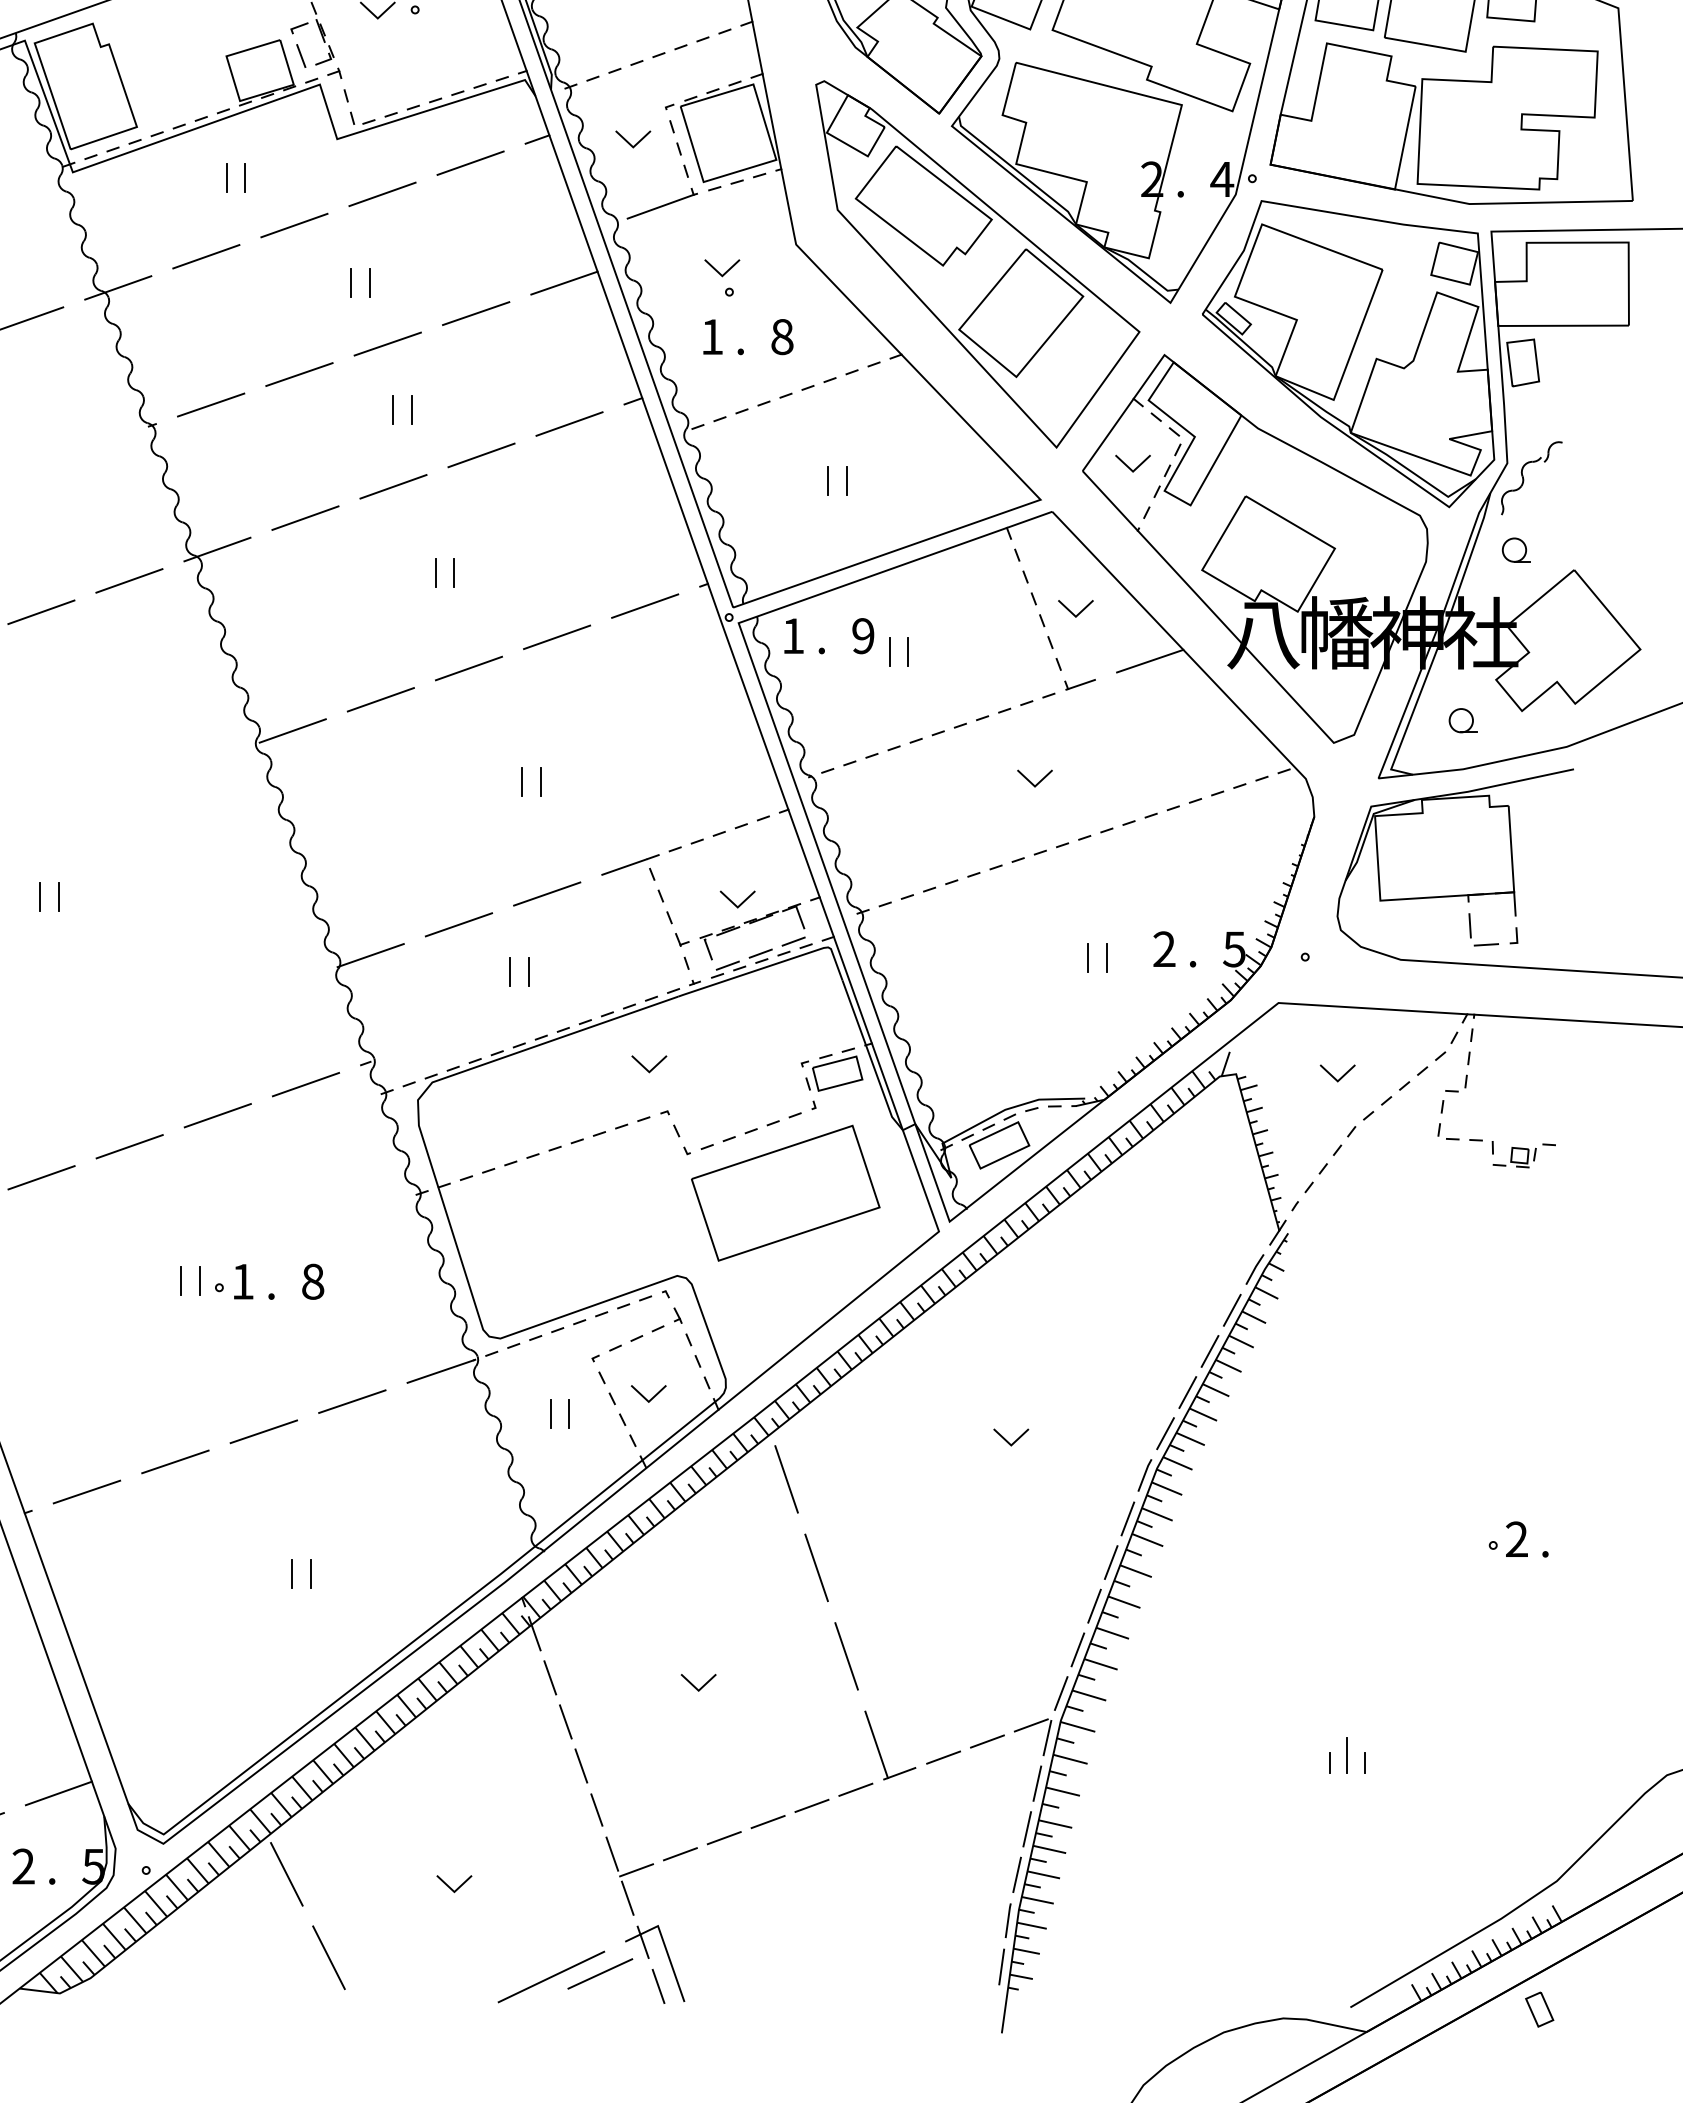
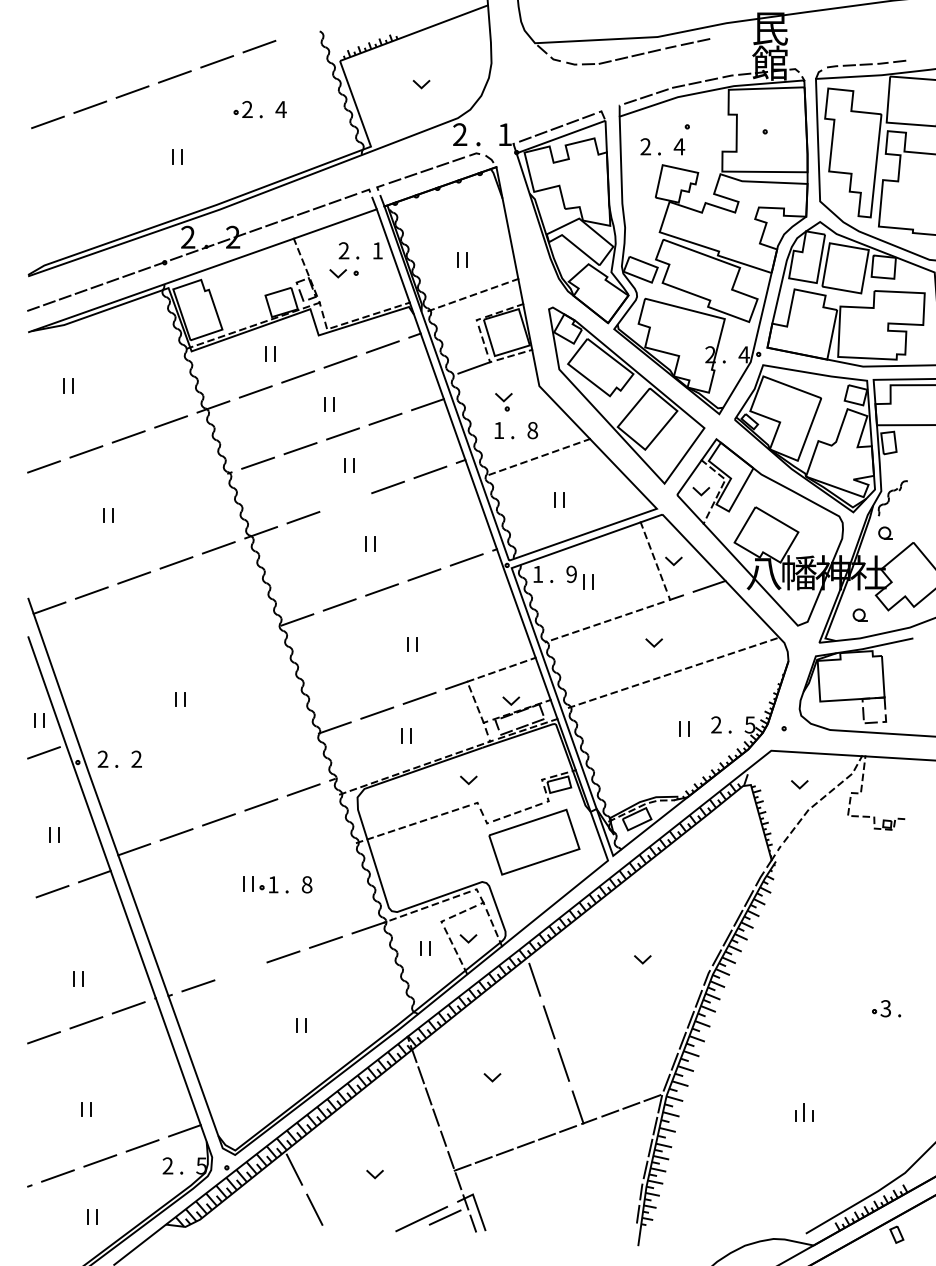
line: (630, 141) -> (459, 336), removed
line: (392, 486) -> (345, 502), removed
line: (174, 1460) -> (240, 970), removed
text: (1516, 1539) -> (885, 1008), 2 -> 3

